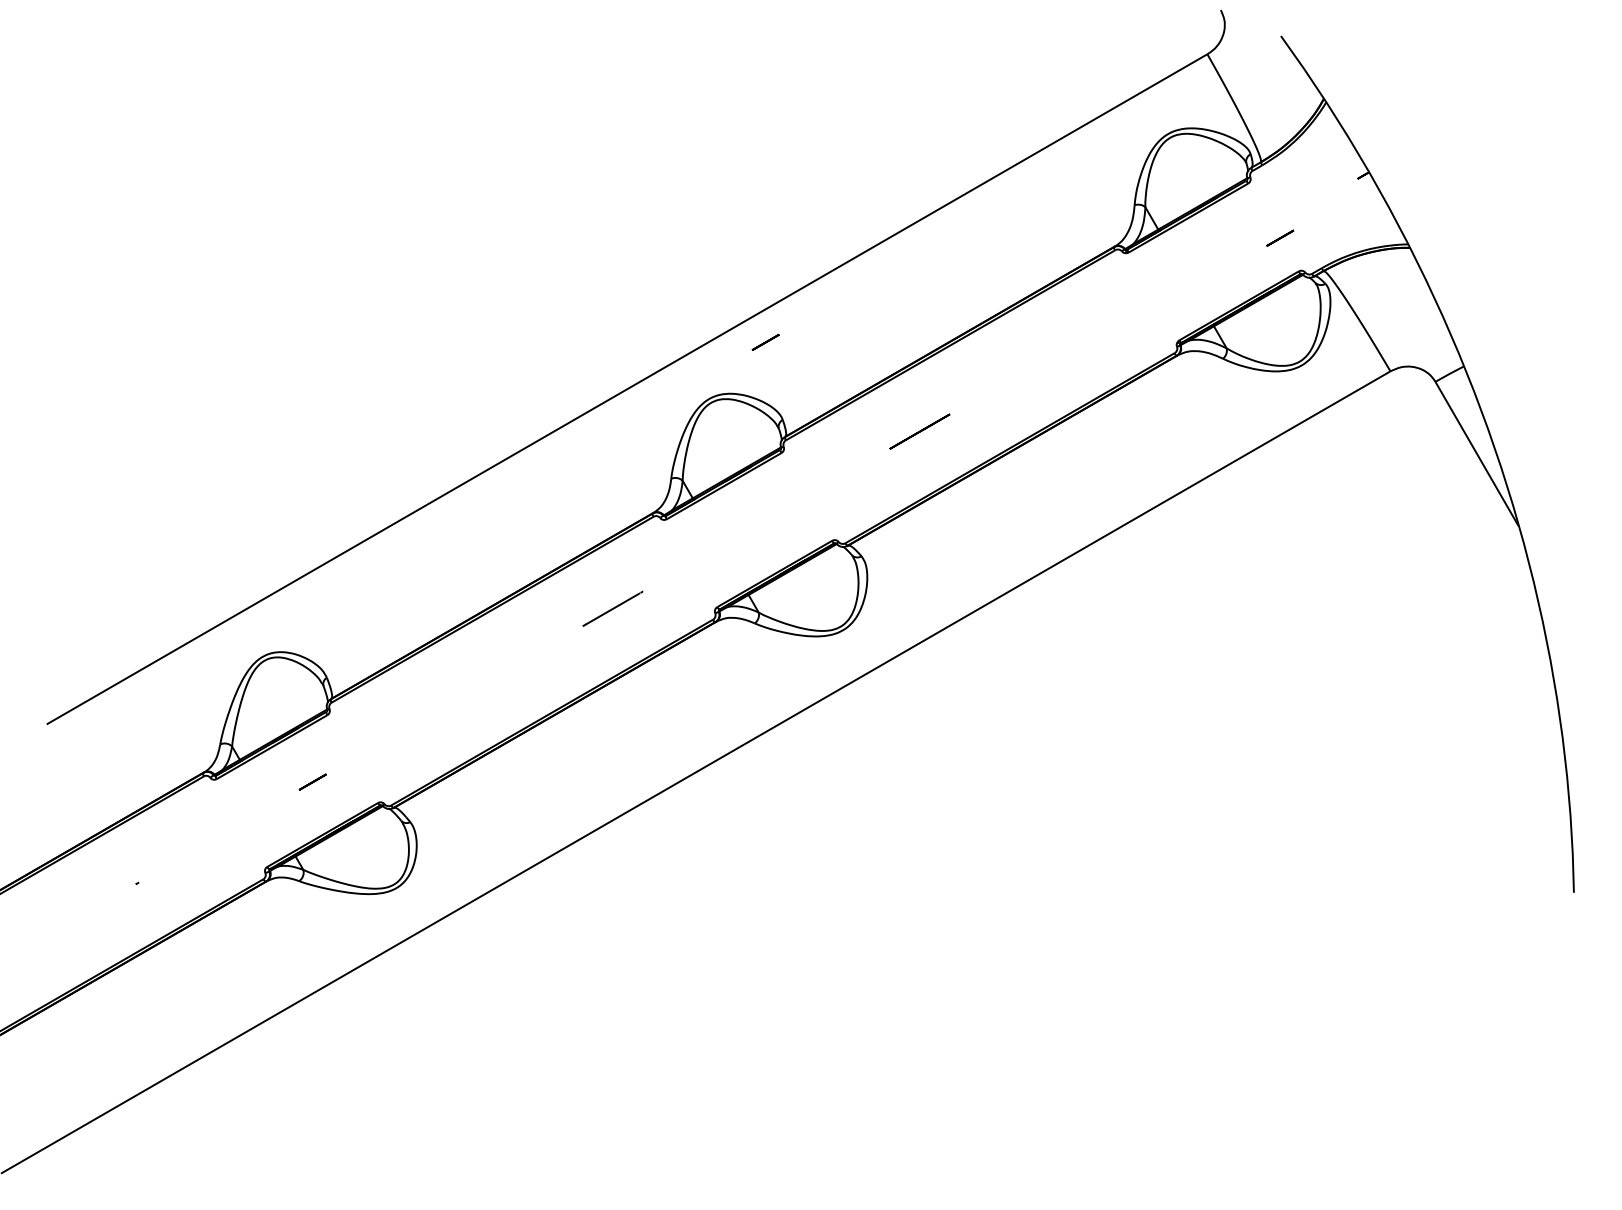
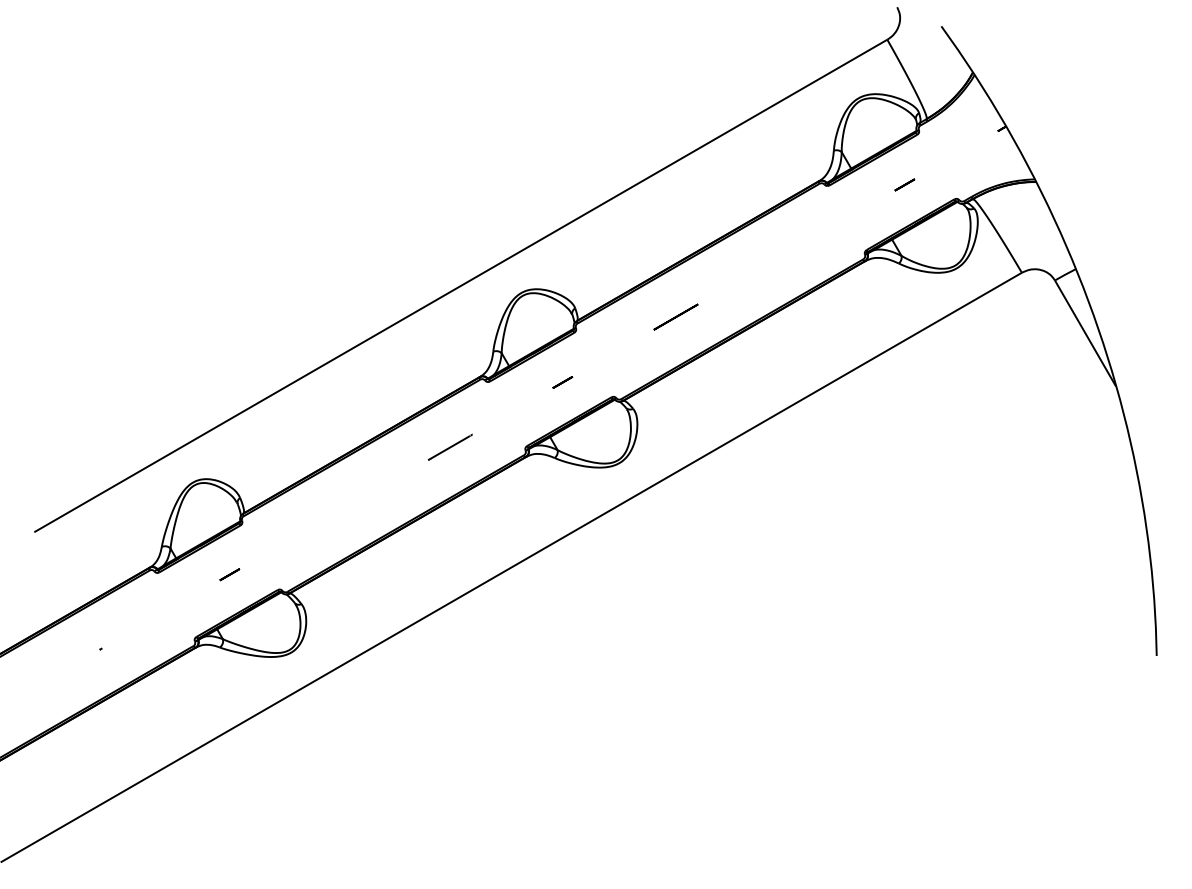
line: (1279, 237) -> (904, 184), moved
line: (765, 342) -> (562, 382), moved

